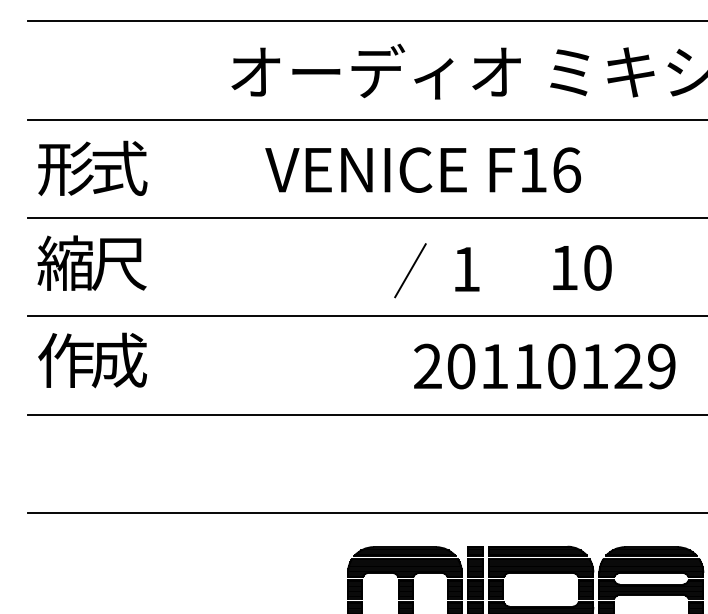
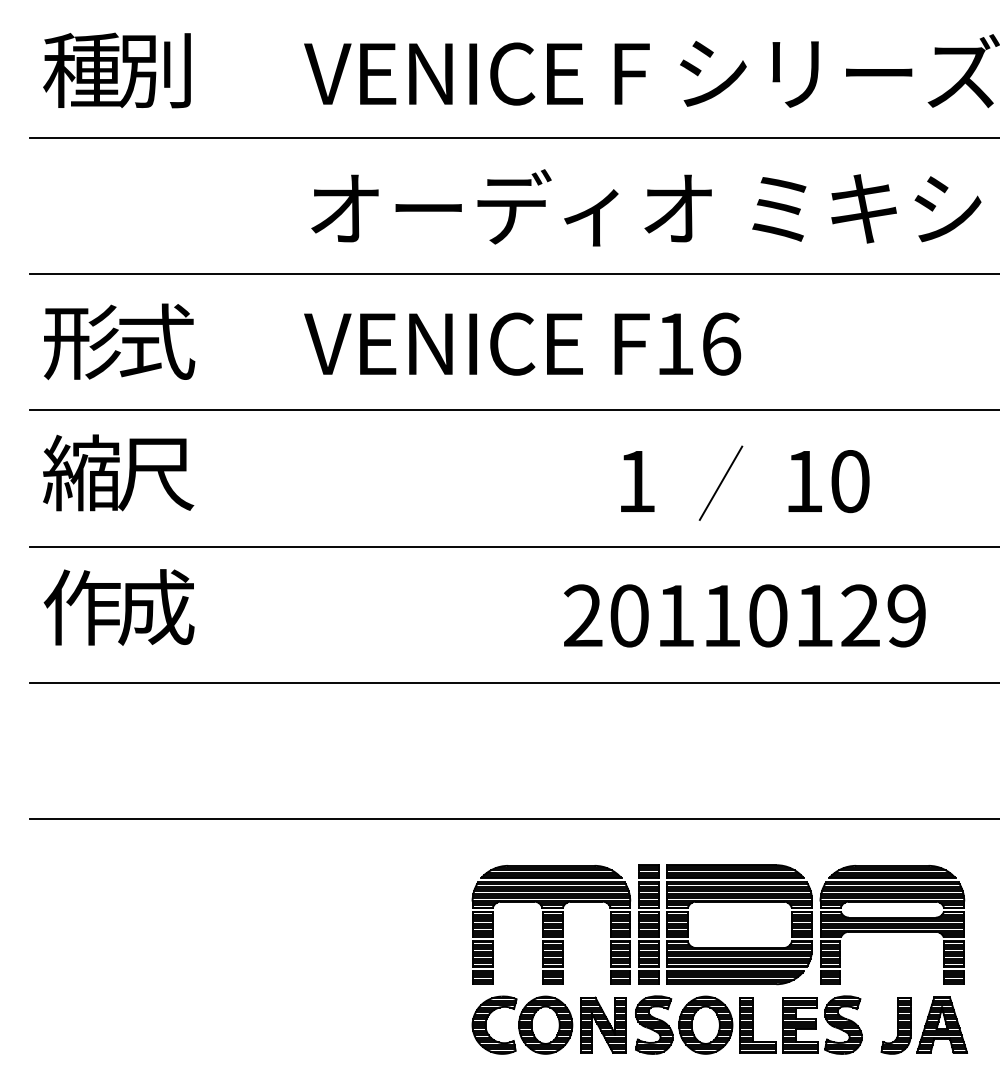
text: (423, 169) -> (522, 343), moved
text: (582, 267) -> (828, 481), moved
line: (410, 270) -> (720, 482), moved

